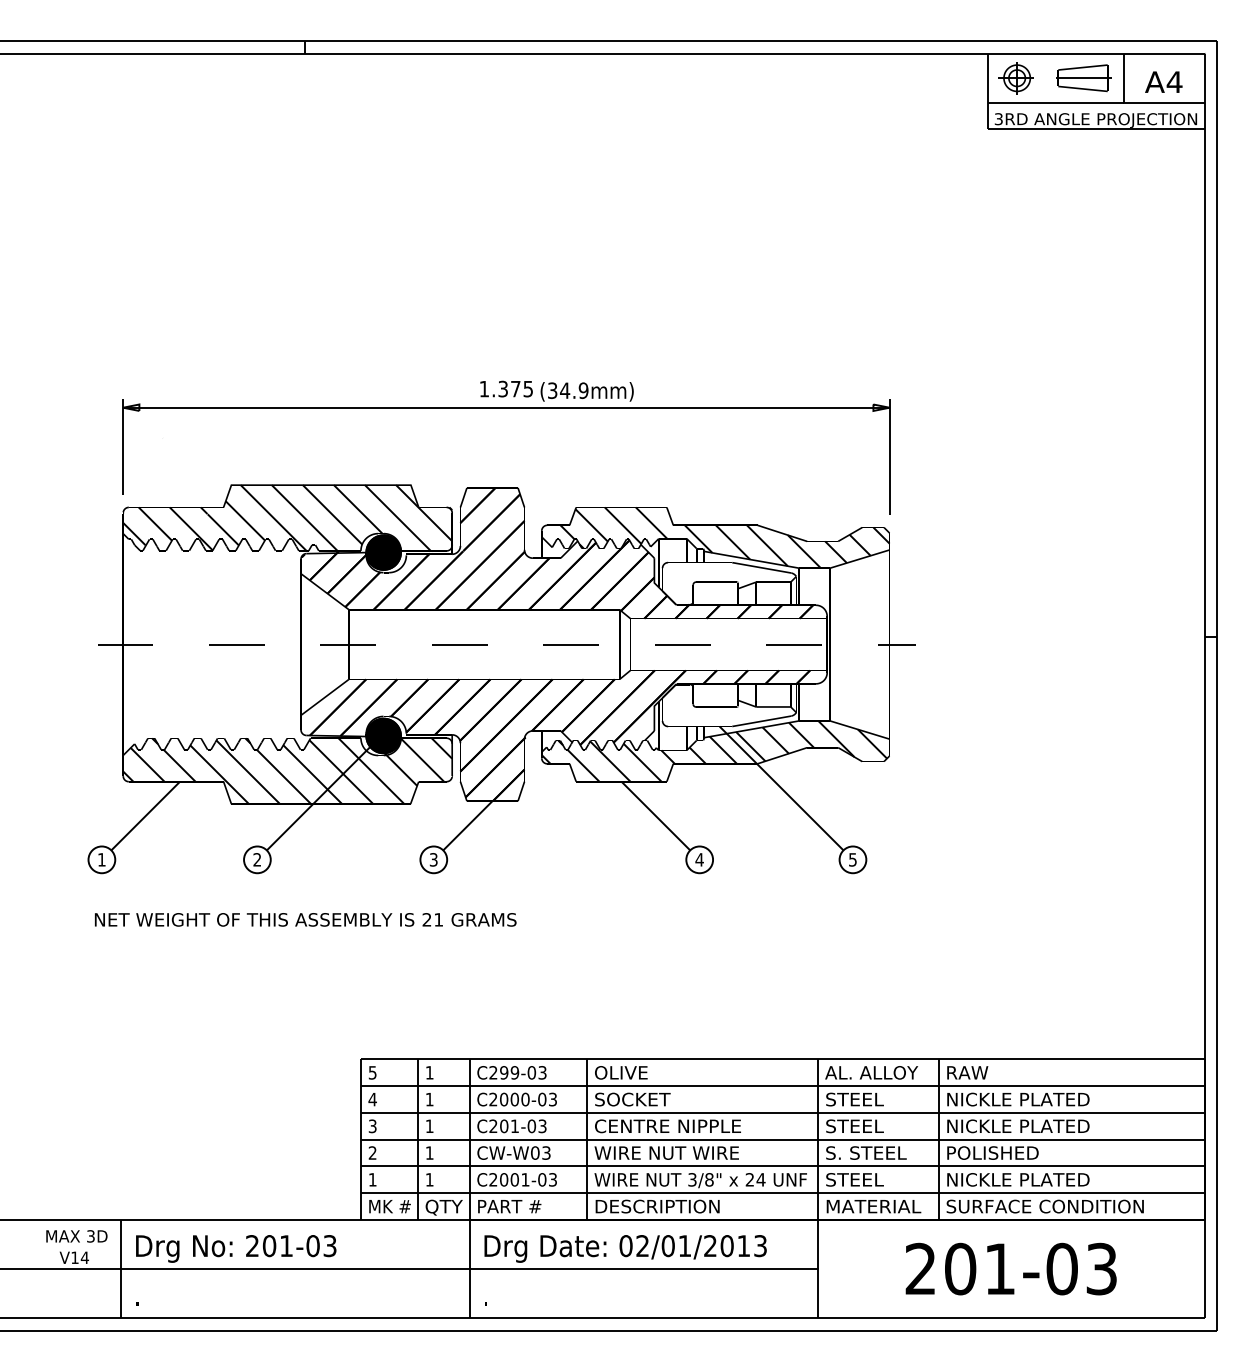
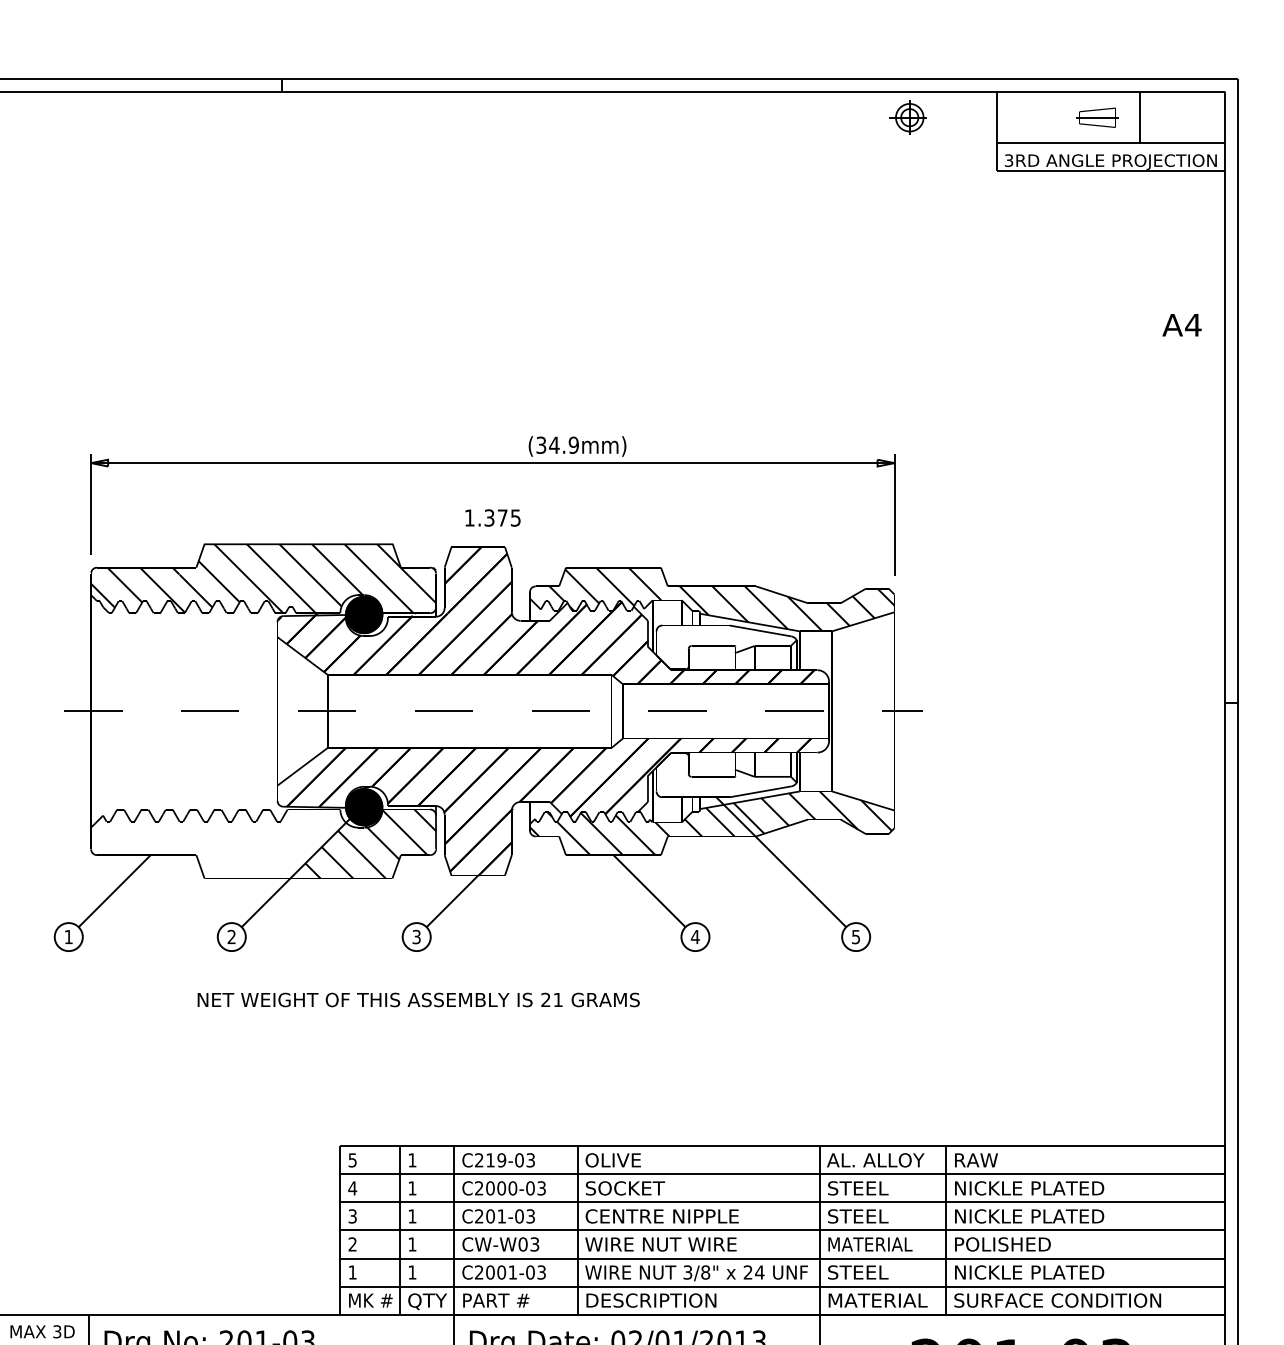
part: (1015, 78) -> (908, 117), moved
part: (1083, 78) -> (1097, 117), size x0.7
text: (1163, 81) -> (1181, 324), moved
text: (506, 388) -> (492, 517), moved
hatch: (240, 771) -> (214, 844), removed
text: (305, 919) -> (418, 999), moved
text: (504, 1072) -> (490, 1160), C299-03 -> C219-03
text: (863, 1152) -> (867, 1243), S. STEEL -> MATERIAL

